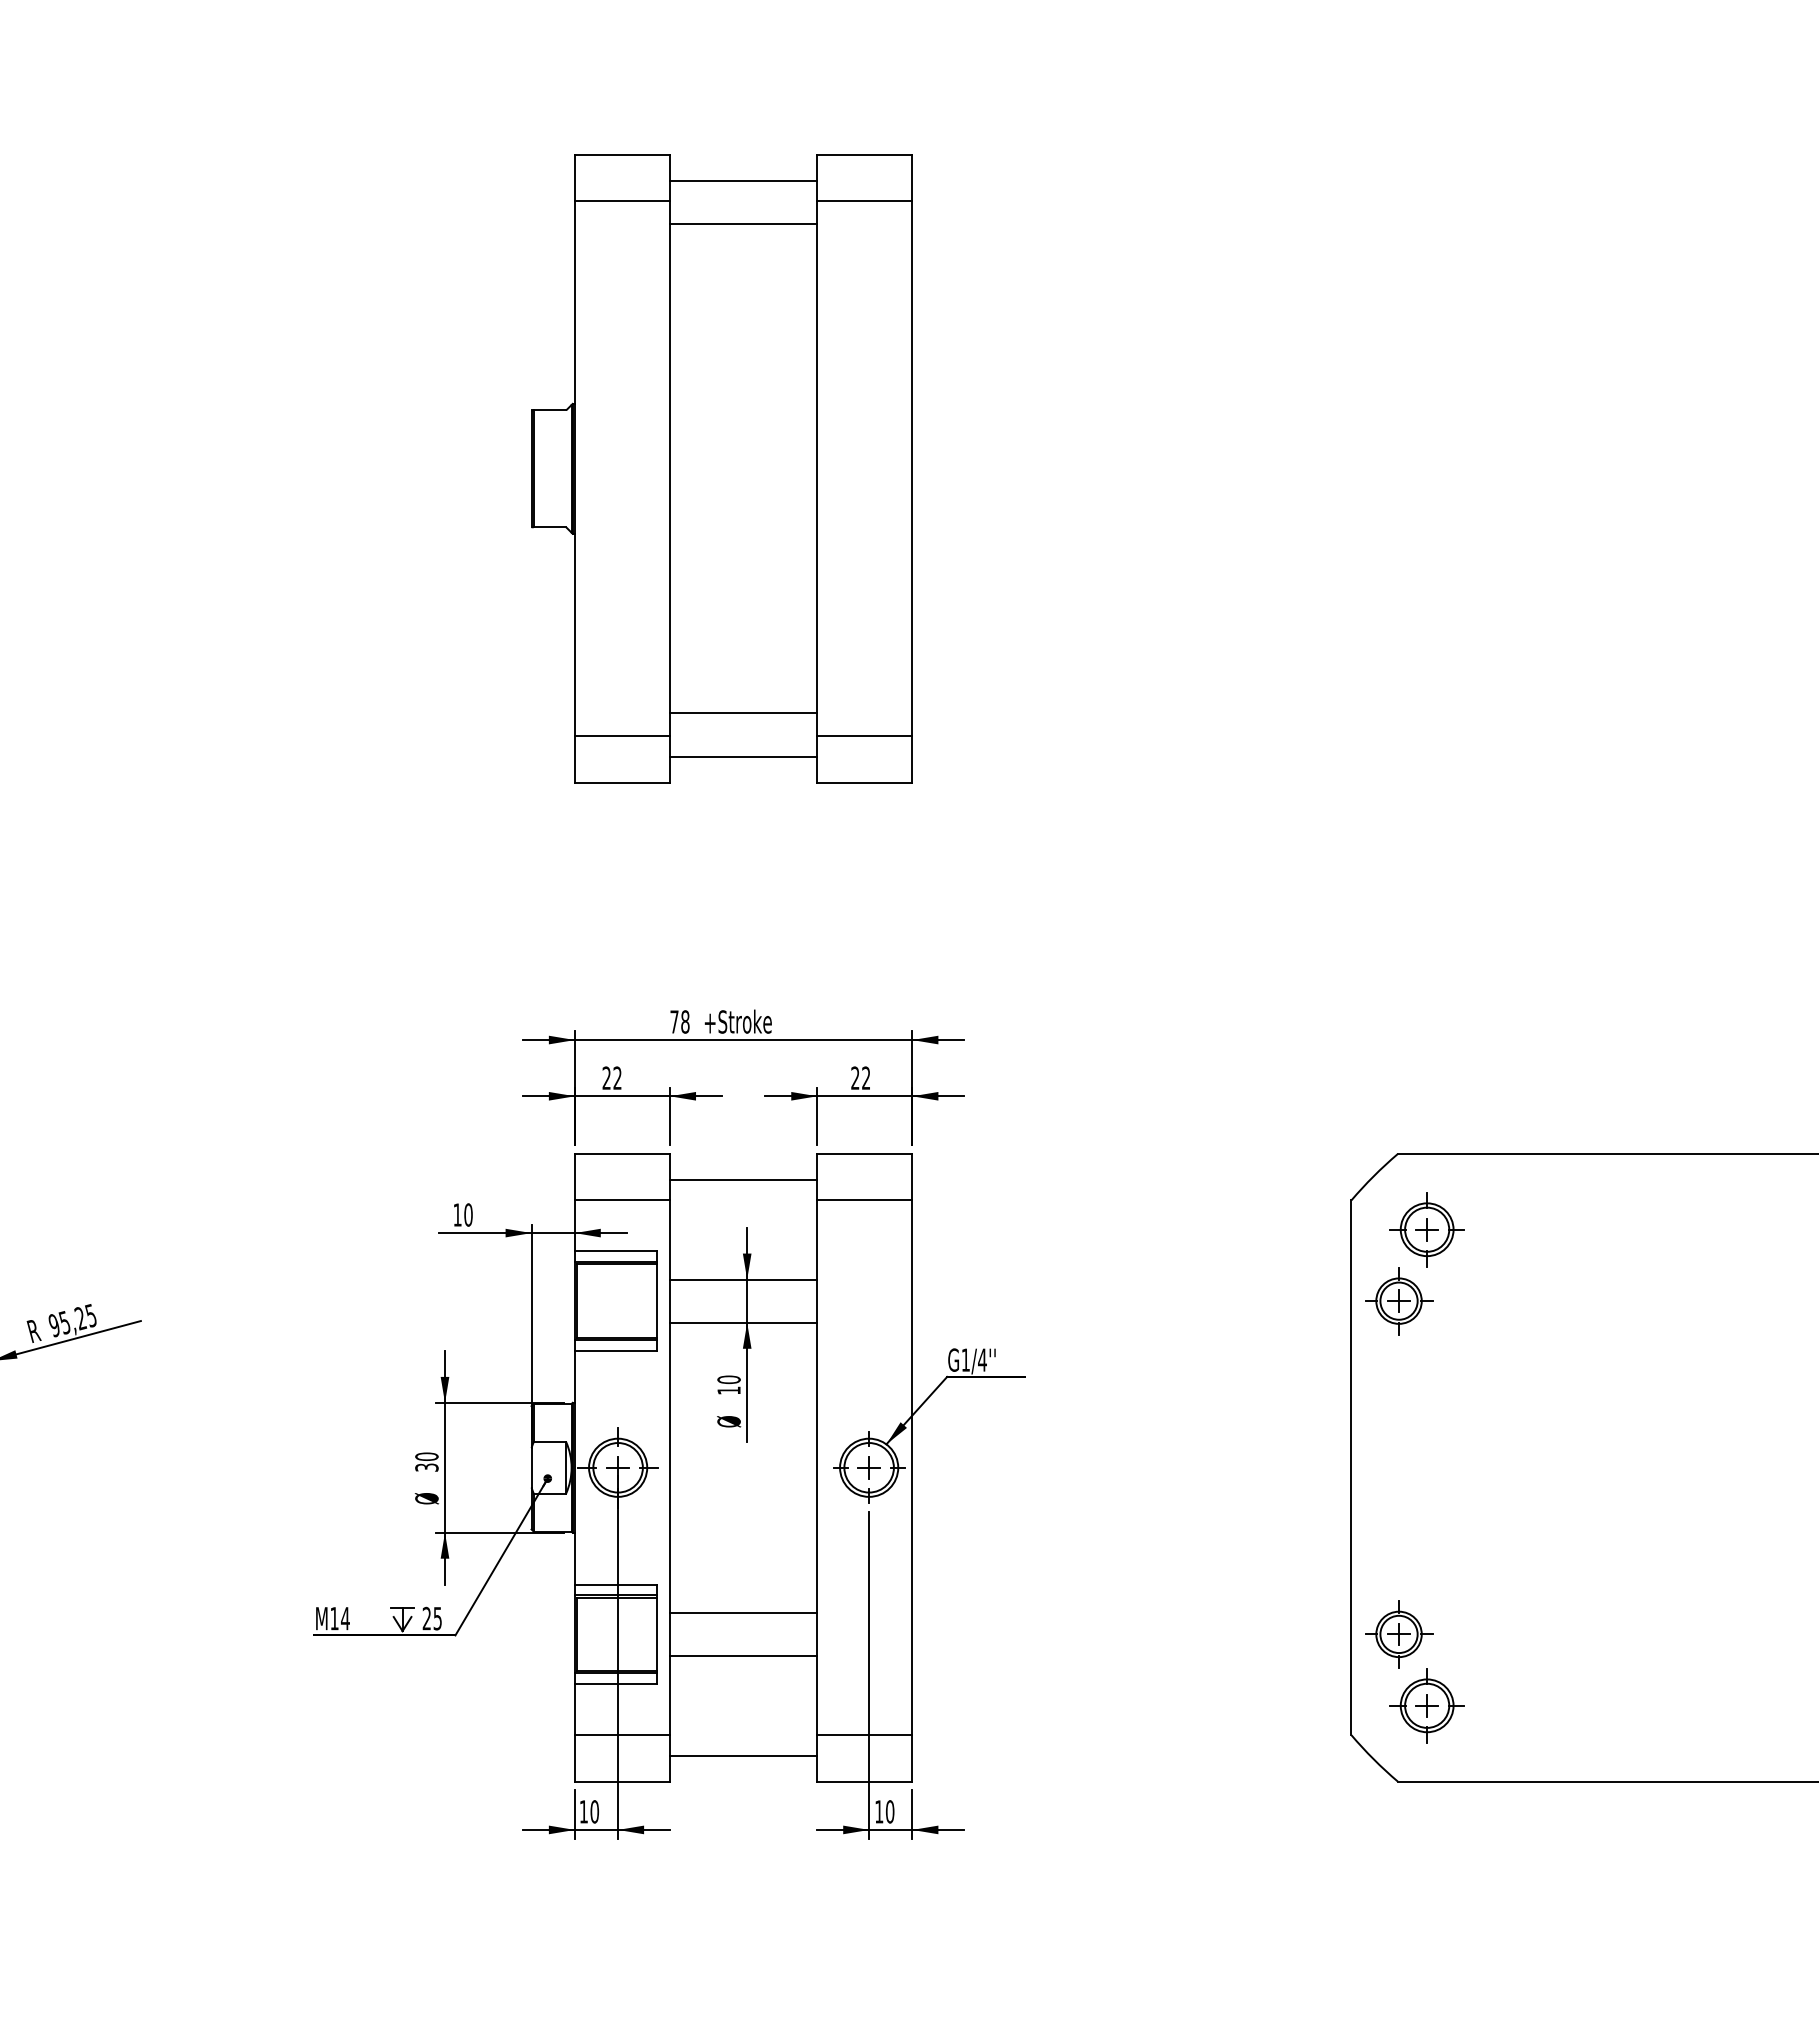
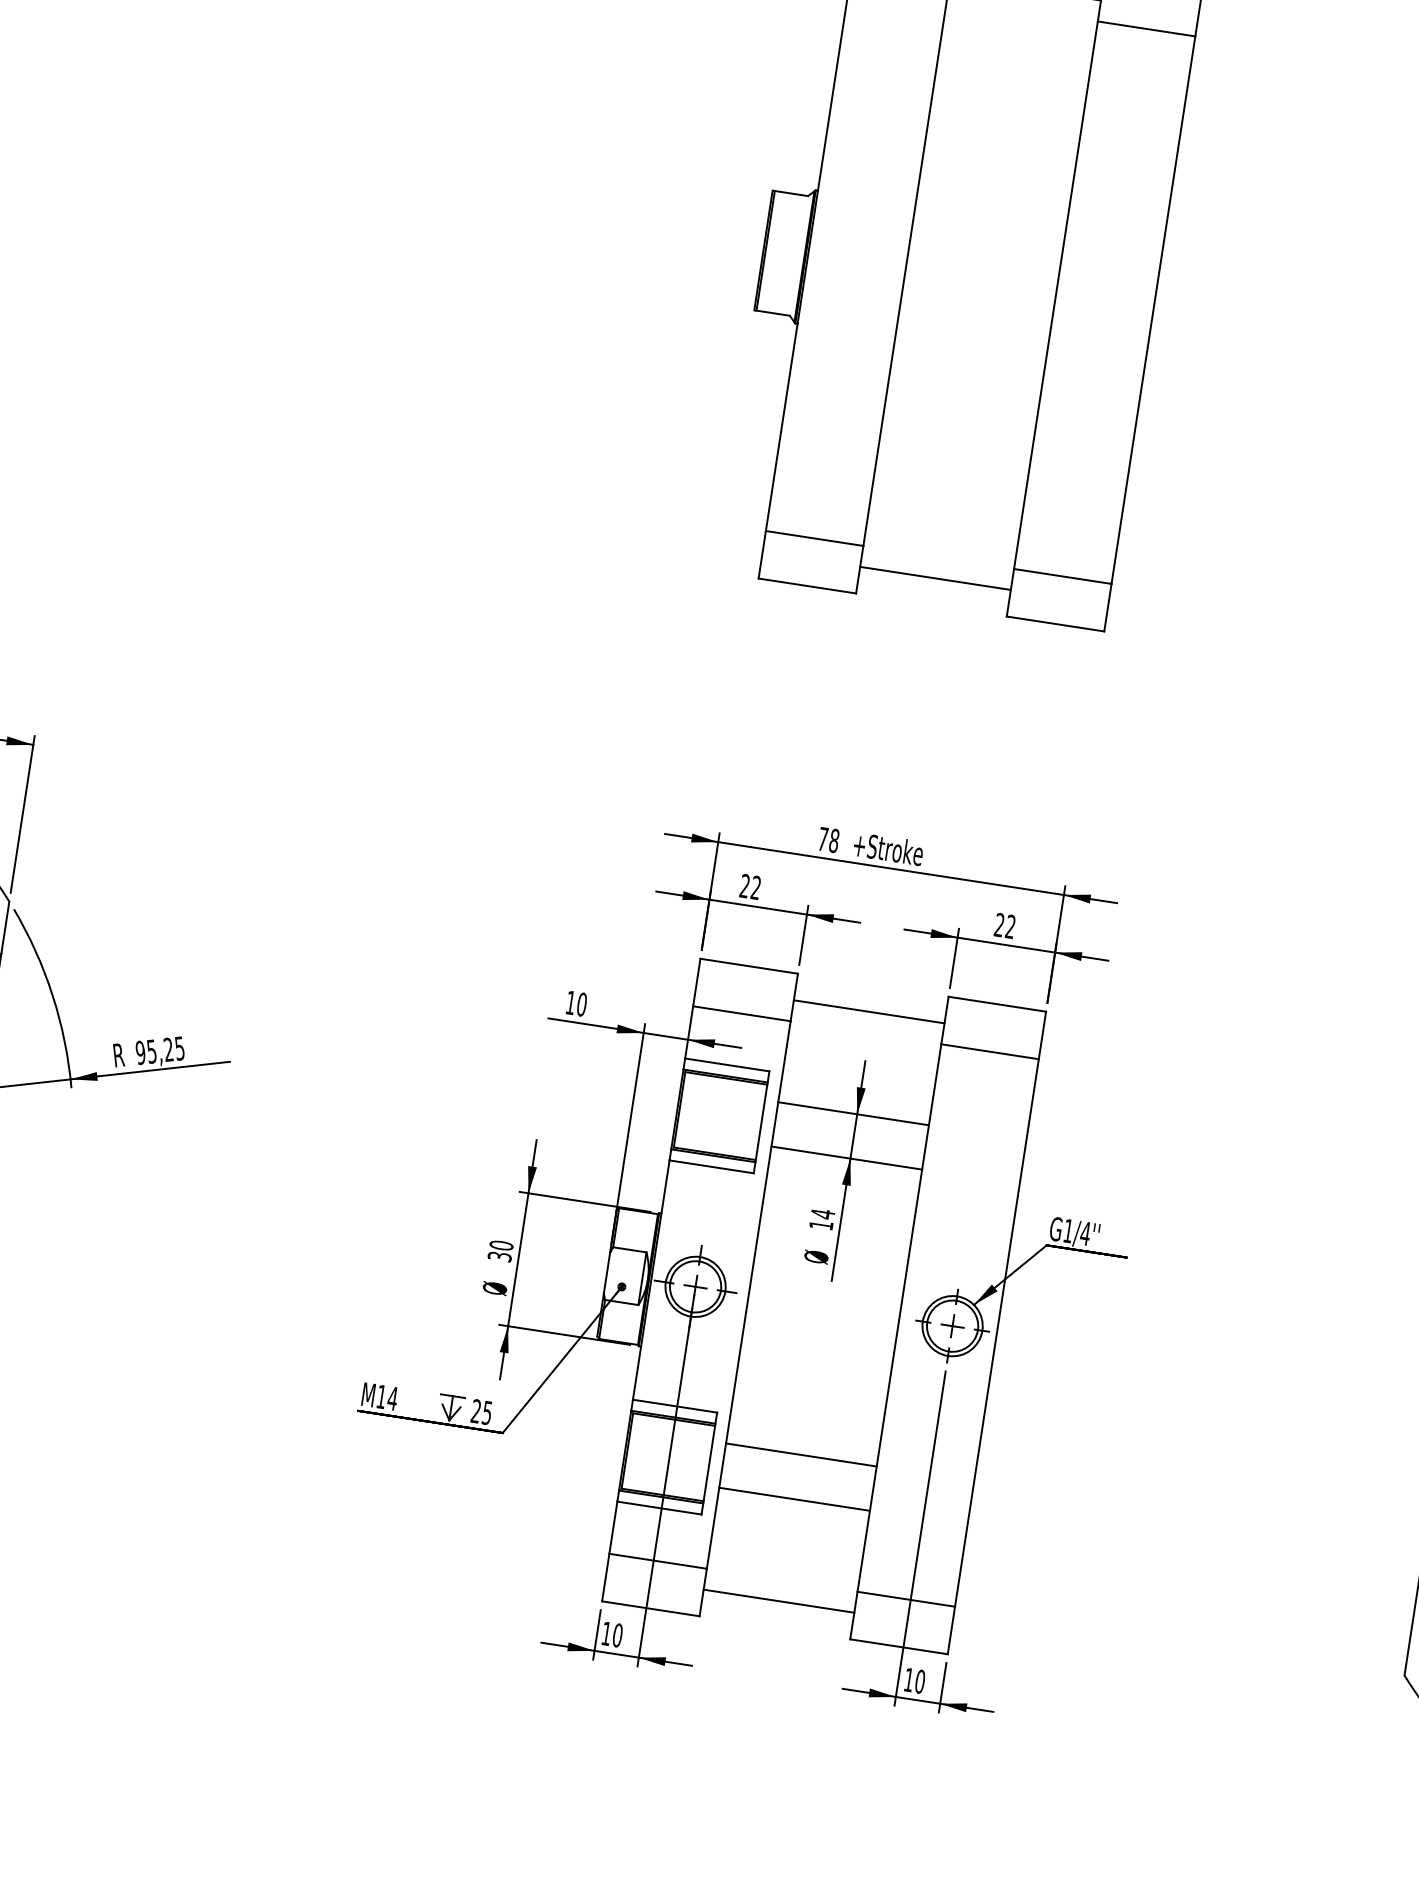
line: (743, 224) -> (1018, 33), removed
line: (743, 713) -> (942, 534), removed
text: (728, 1379) -> (822, 1213), 10 -> 14

